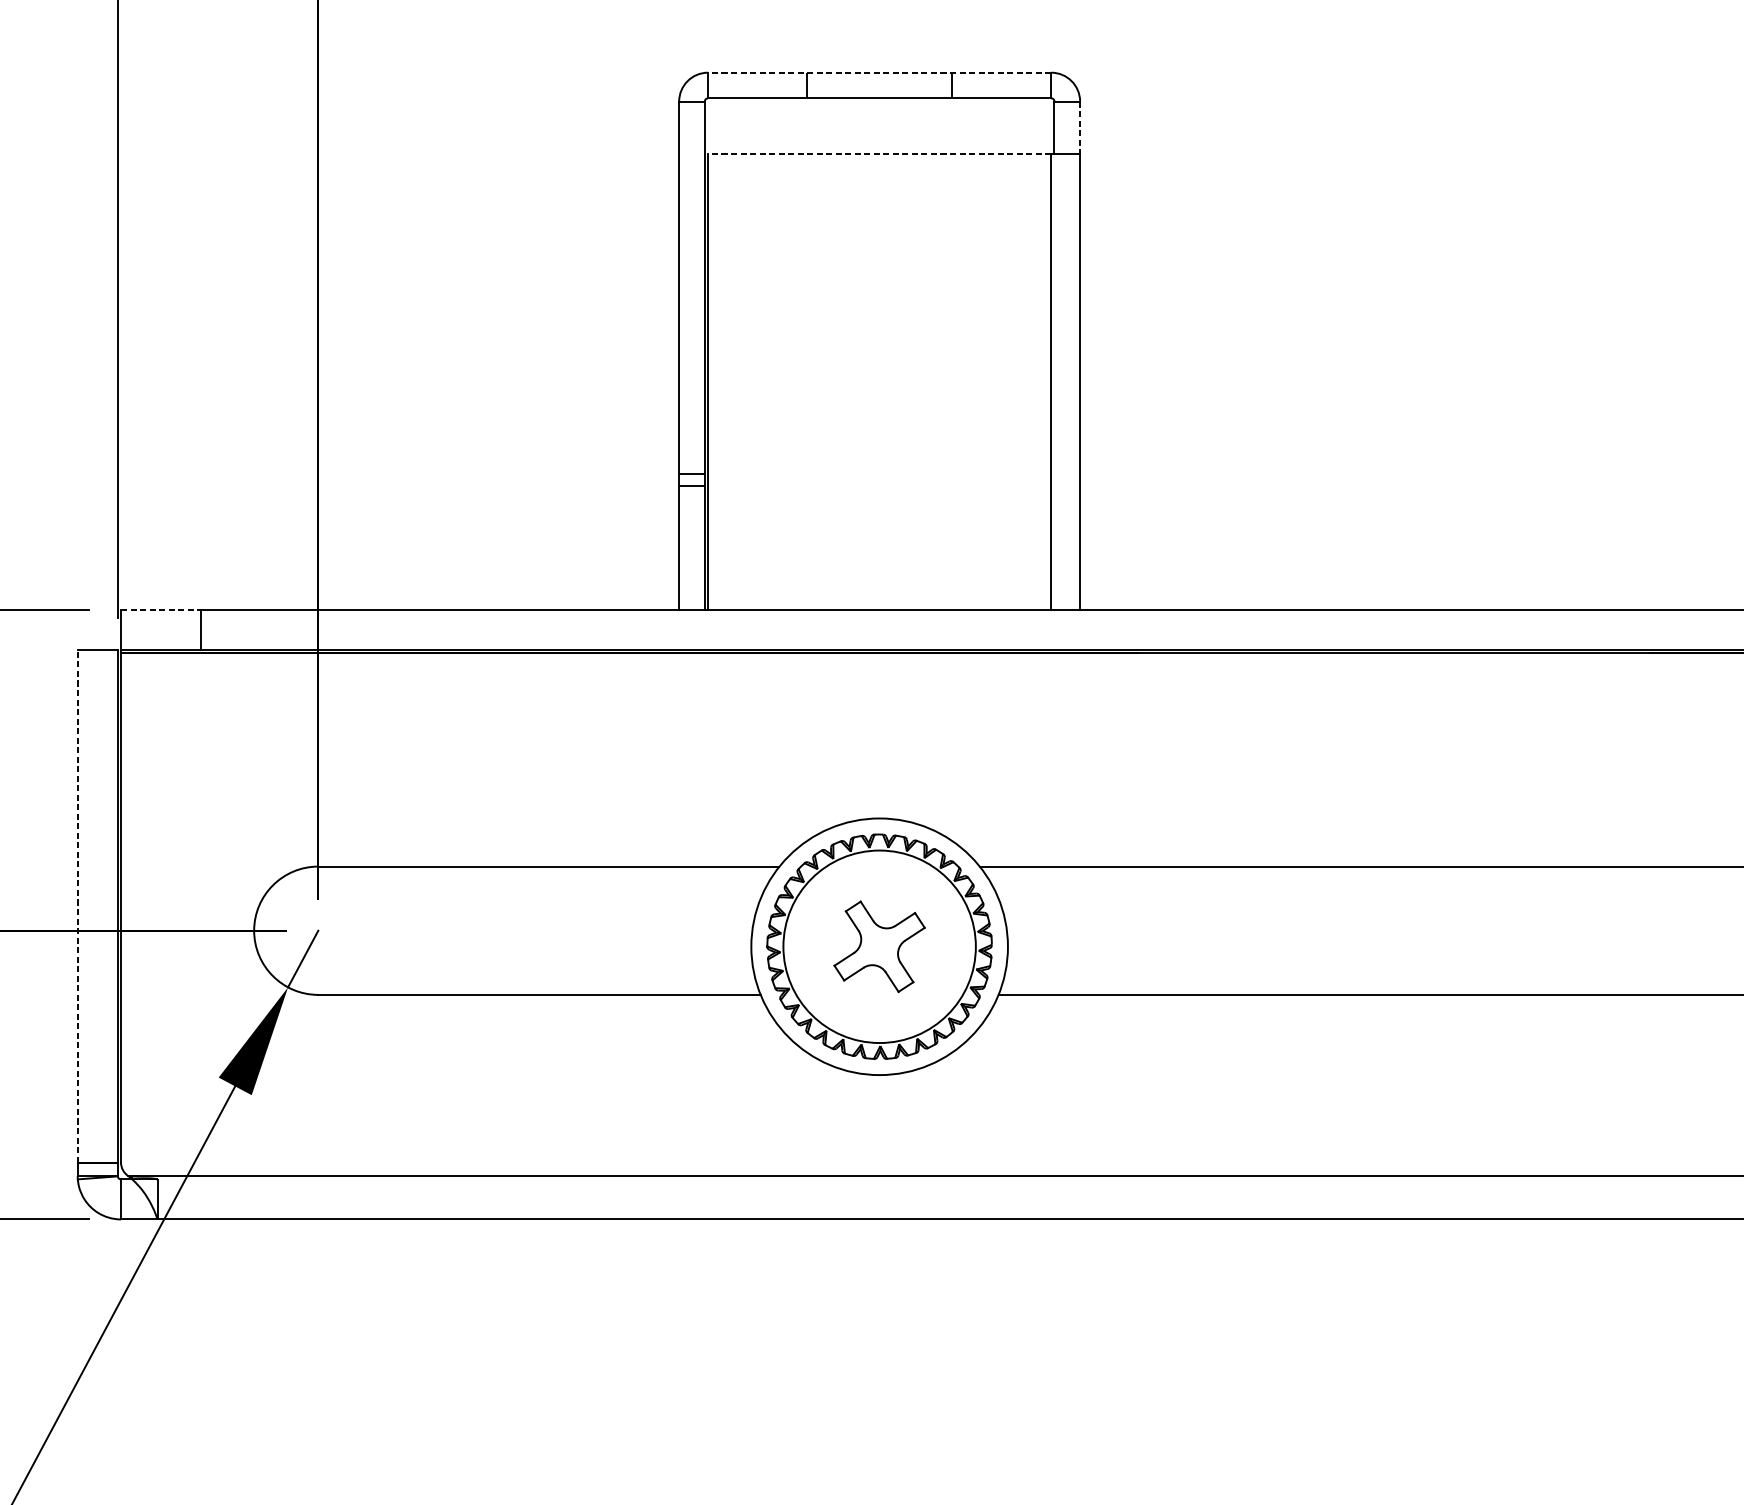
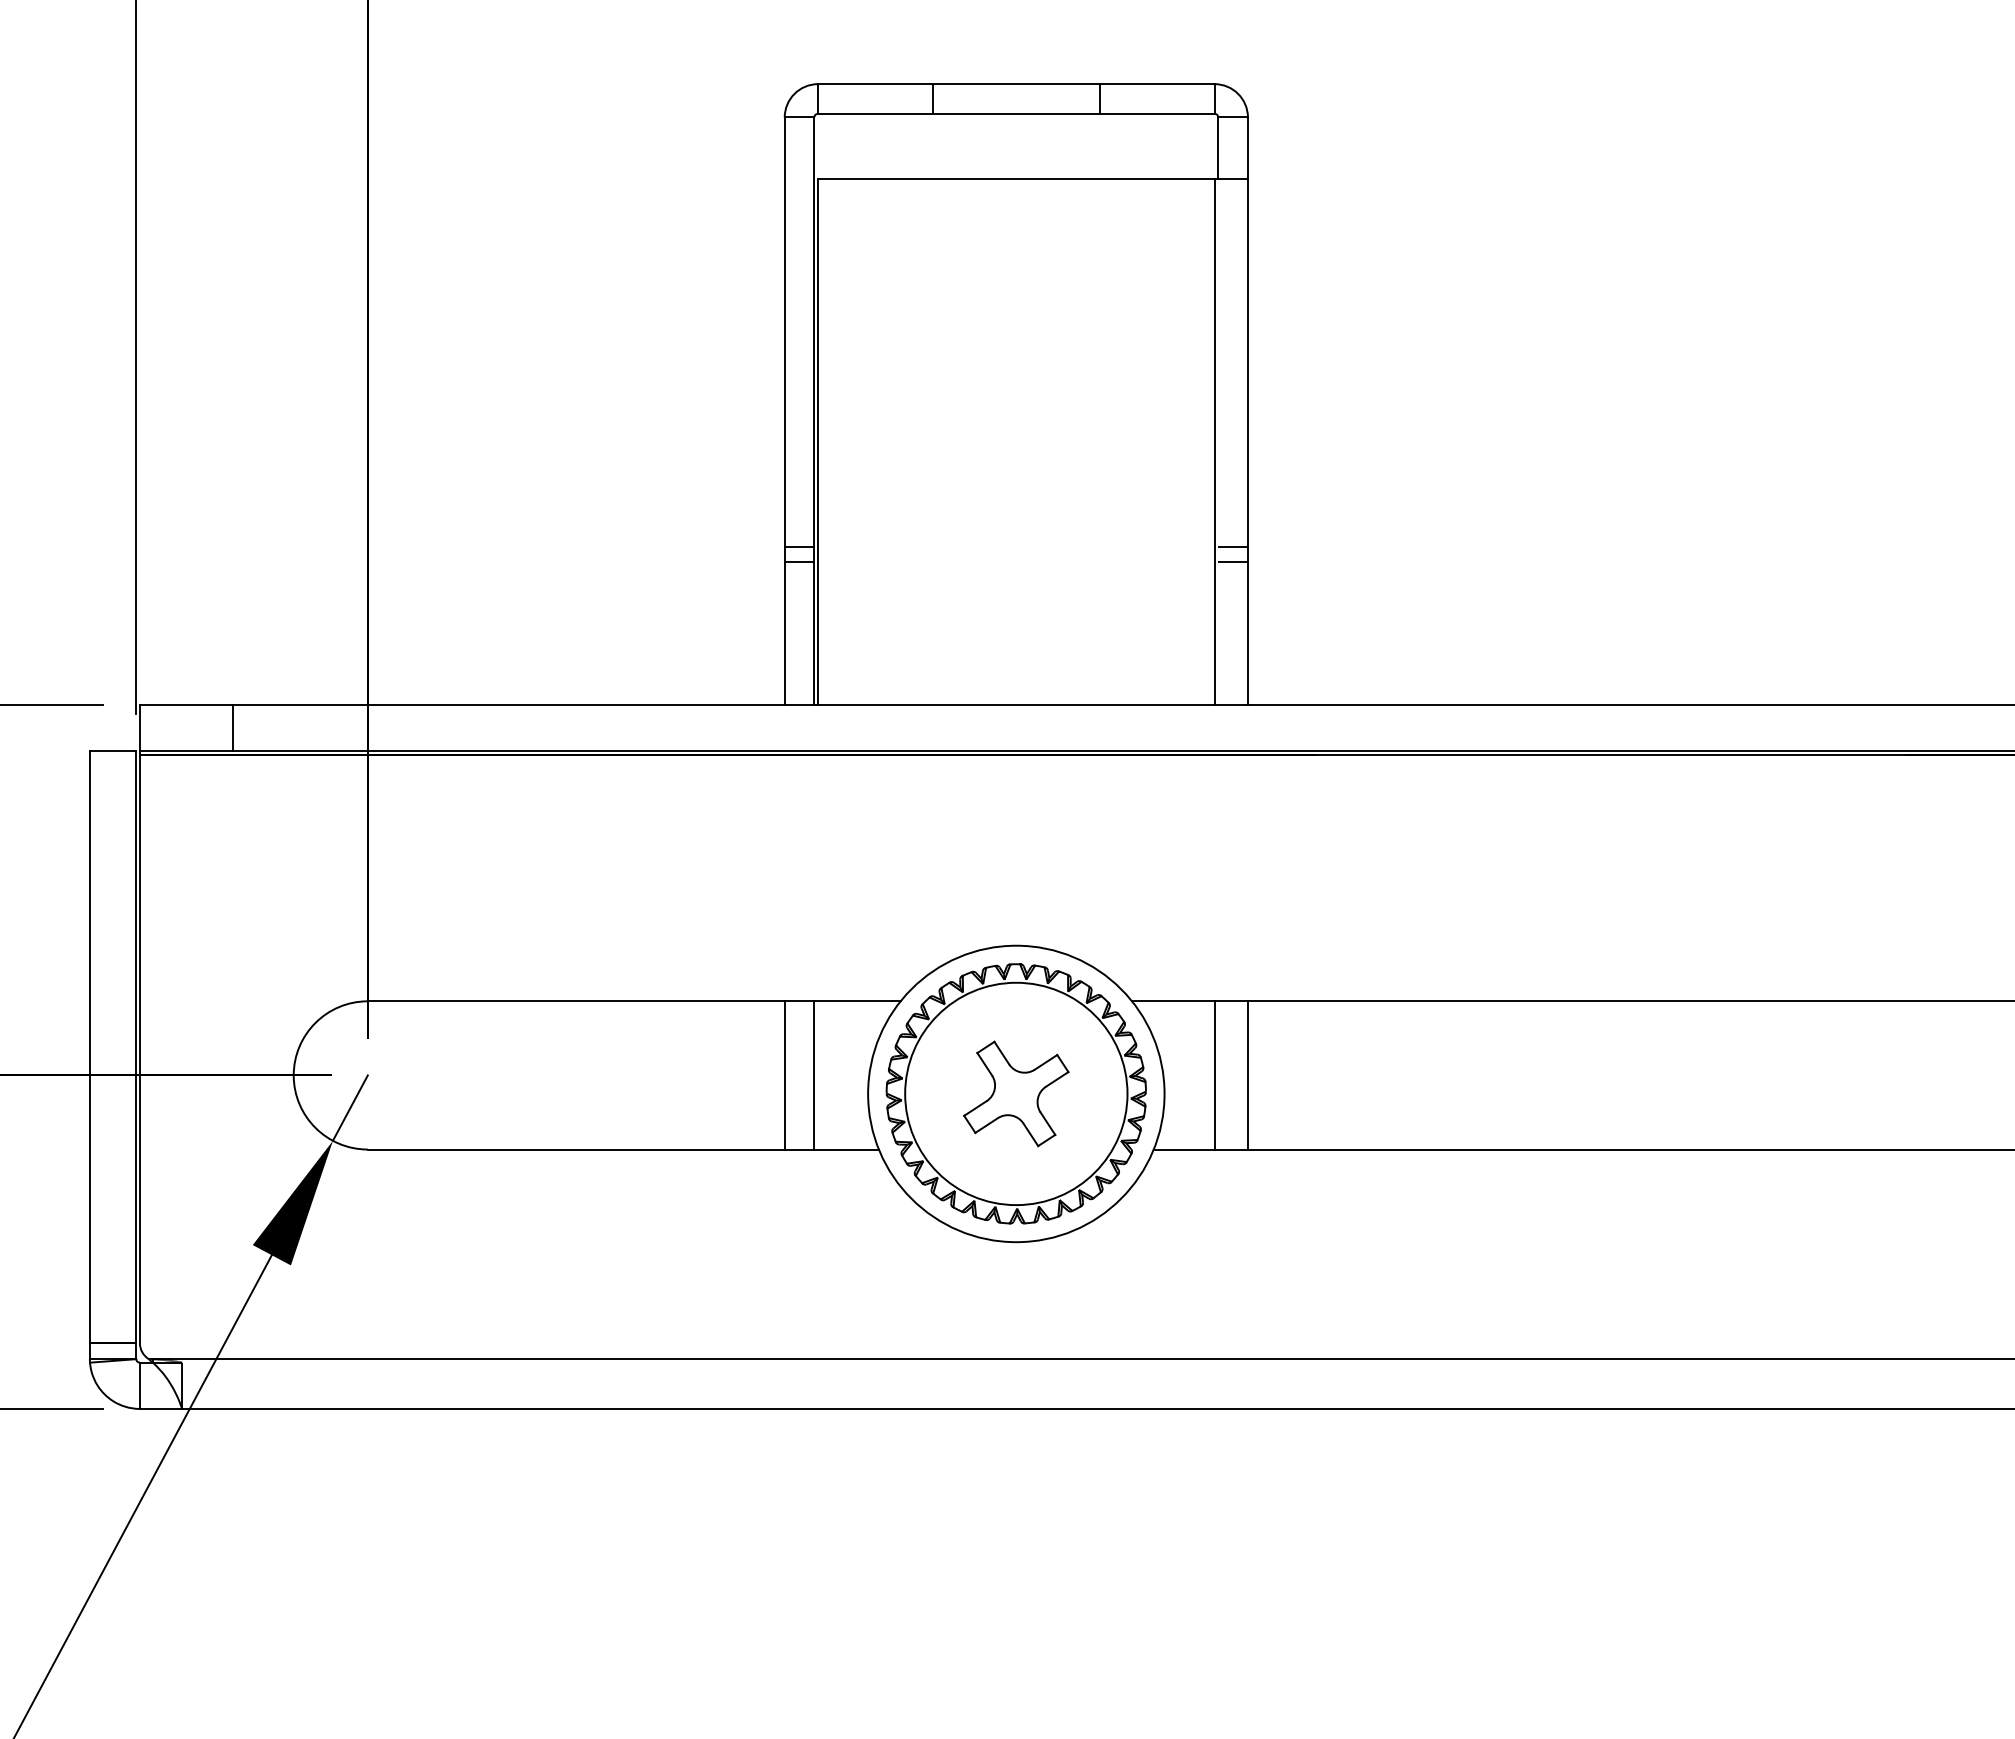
line: (878, 73) -> (1015, 84), dashed -> solid
line: (1079, 128) -> (1247, 148), dashed -> solid
line: (878, 154) -> (1015, 178), dashed -> solid
line: (1066, 473) -> (1232, 547), added
line: (1066, 485) -> (1232, 561), added
line: (161, 609) -> (186, 704), dashed -> solid
line: (77, 905) -> (89, 1046), dashed -> solid
line: (678, 930) -> (784, 1075), added
line: (704, 930) -> (814, 1075), added
line: (1051, 930) -> (1214, 1075), added
line: (1079, 930) -> (1247, 1075), added

